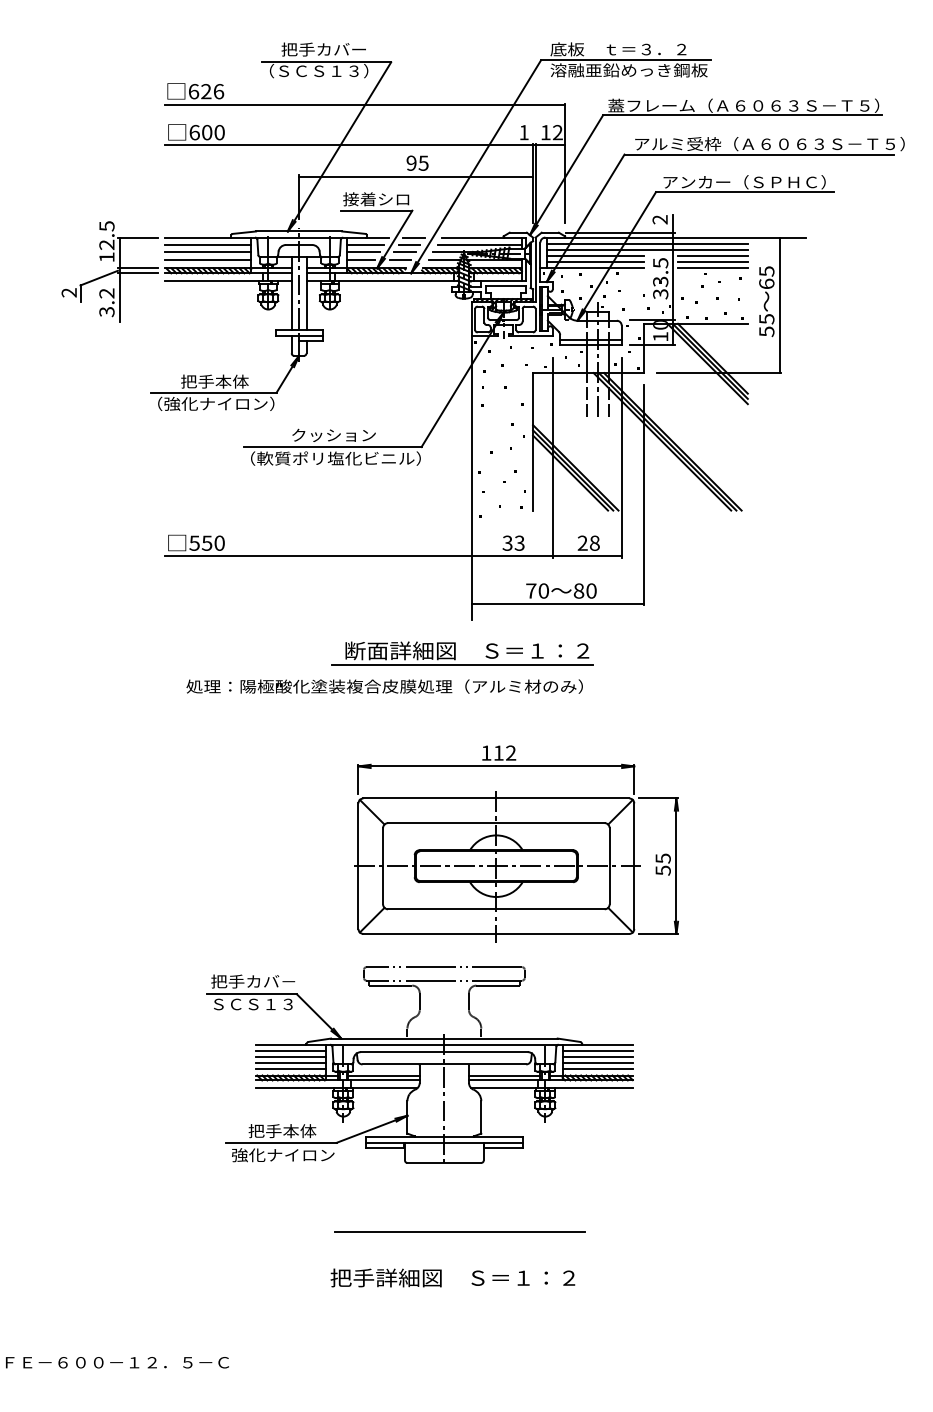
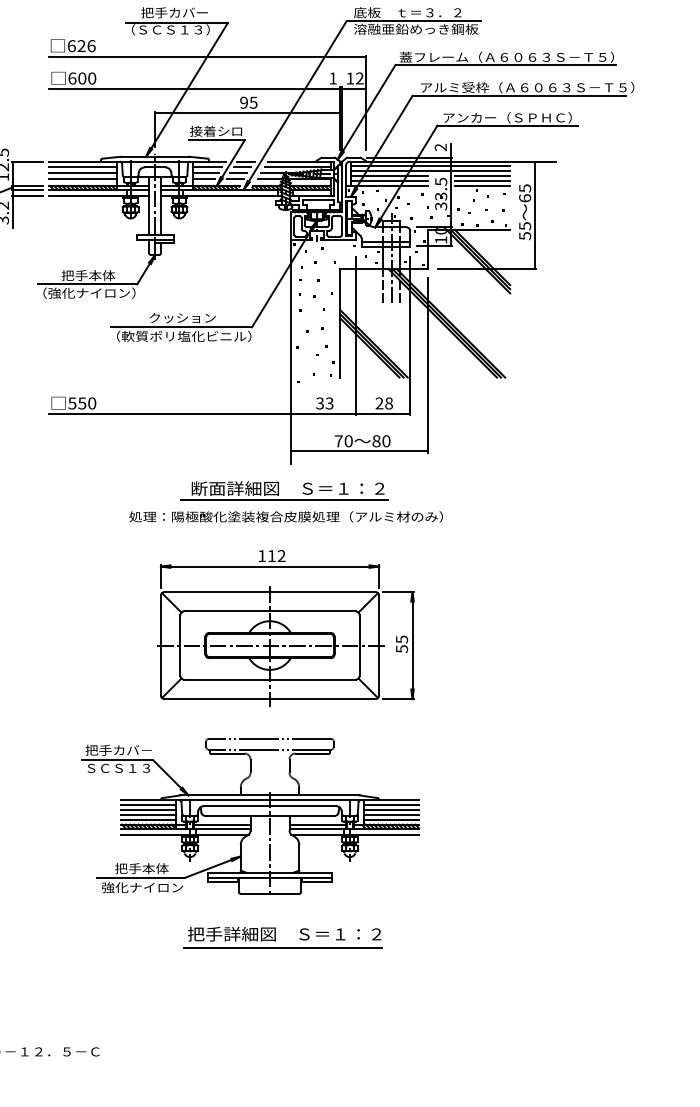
line: (137, 281) -> (27, 196), added
text: (384, 686) -> (285, 516), moved
part: (516, 843) -> (285, 627), moved
text: (452, 1277) -> (284, 933), moved

